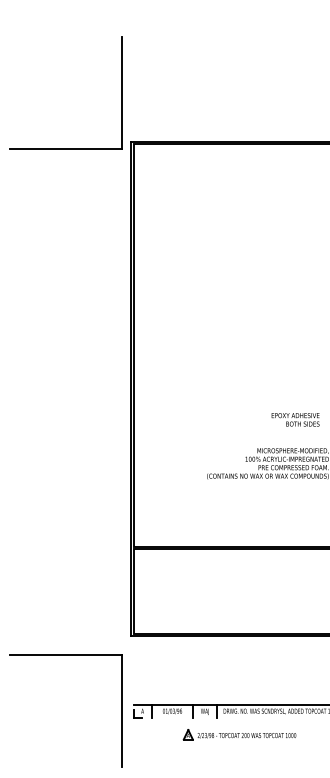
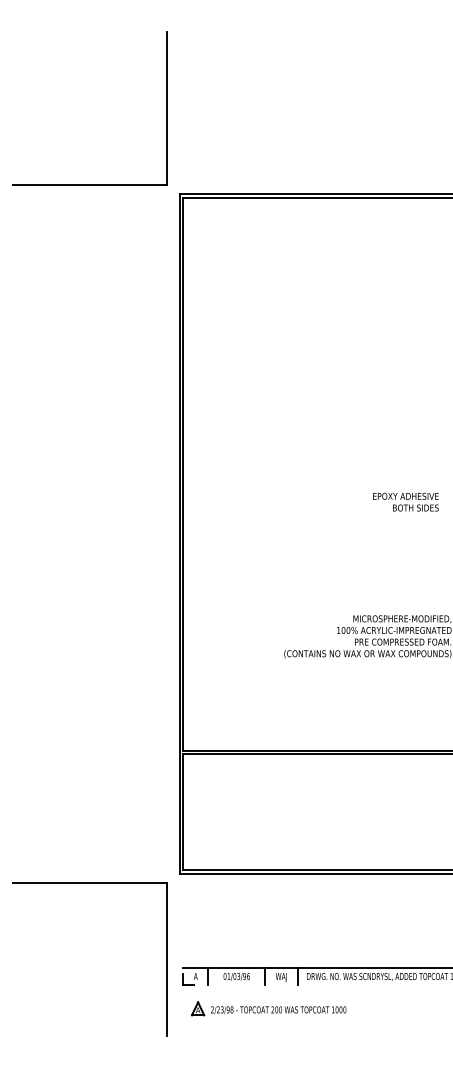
part: (121, 92) -> (166, 107), moved
text: (295, 419) -> (405, 501), moved
part: (65, 655) -> (89, 883), moved
part: (239, 734) -> (268, 1008), moved

